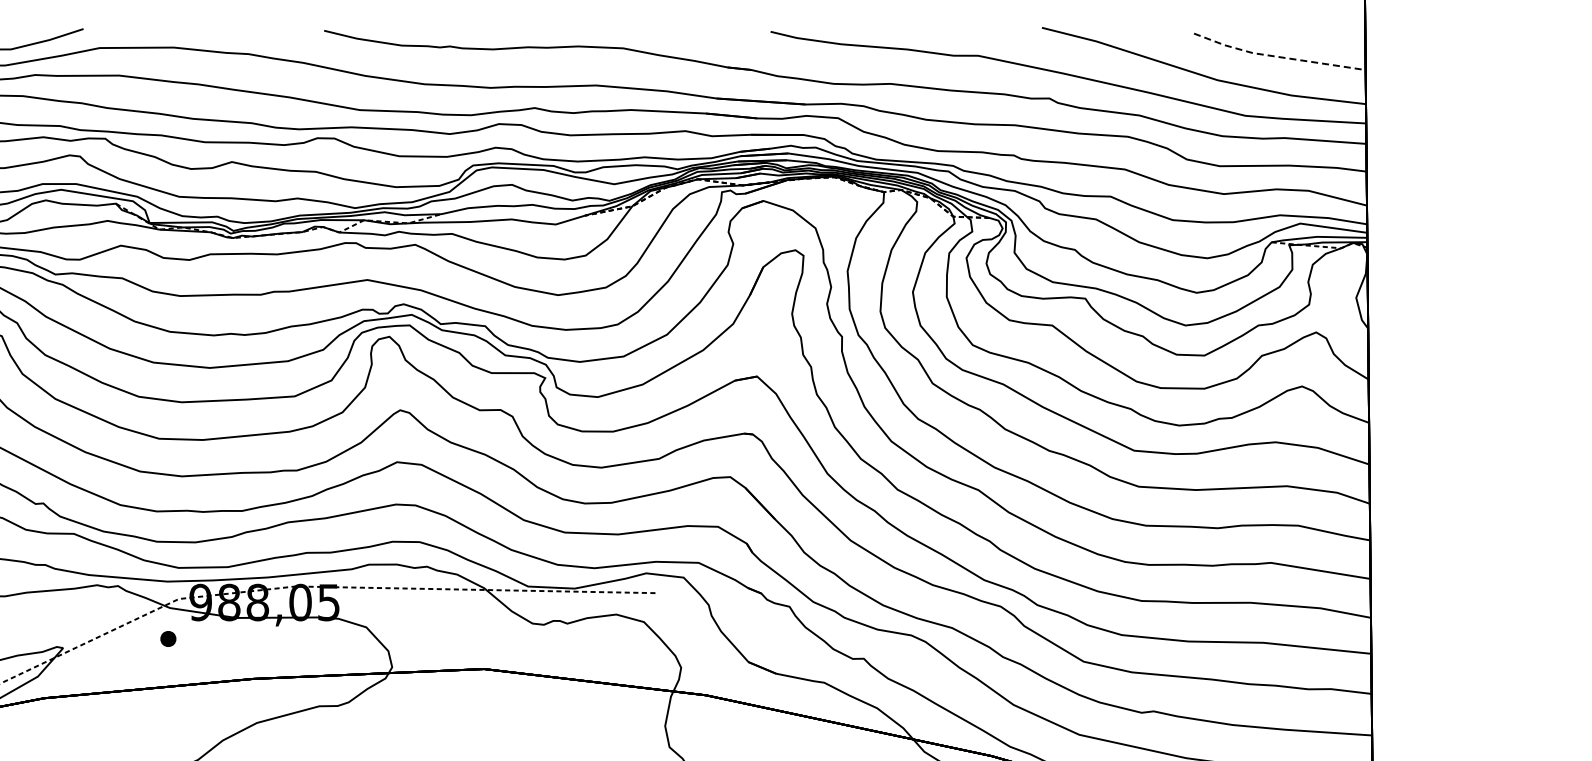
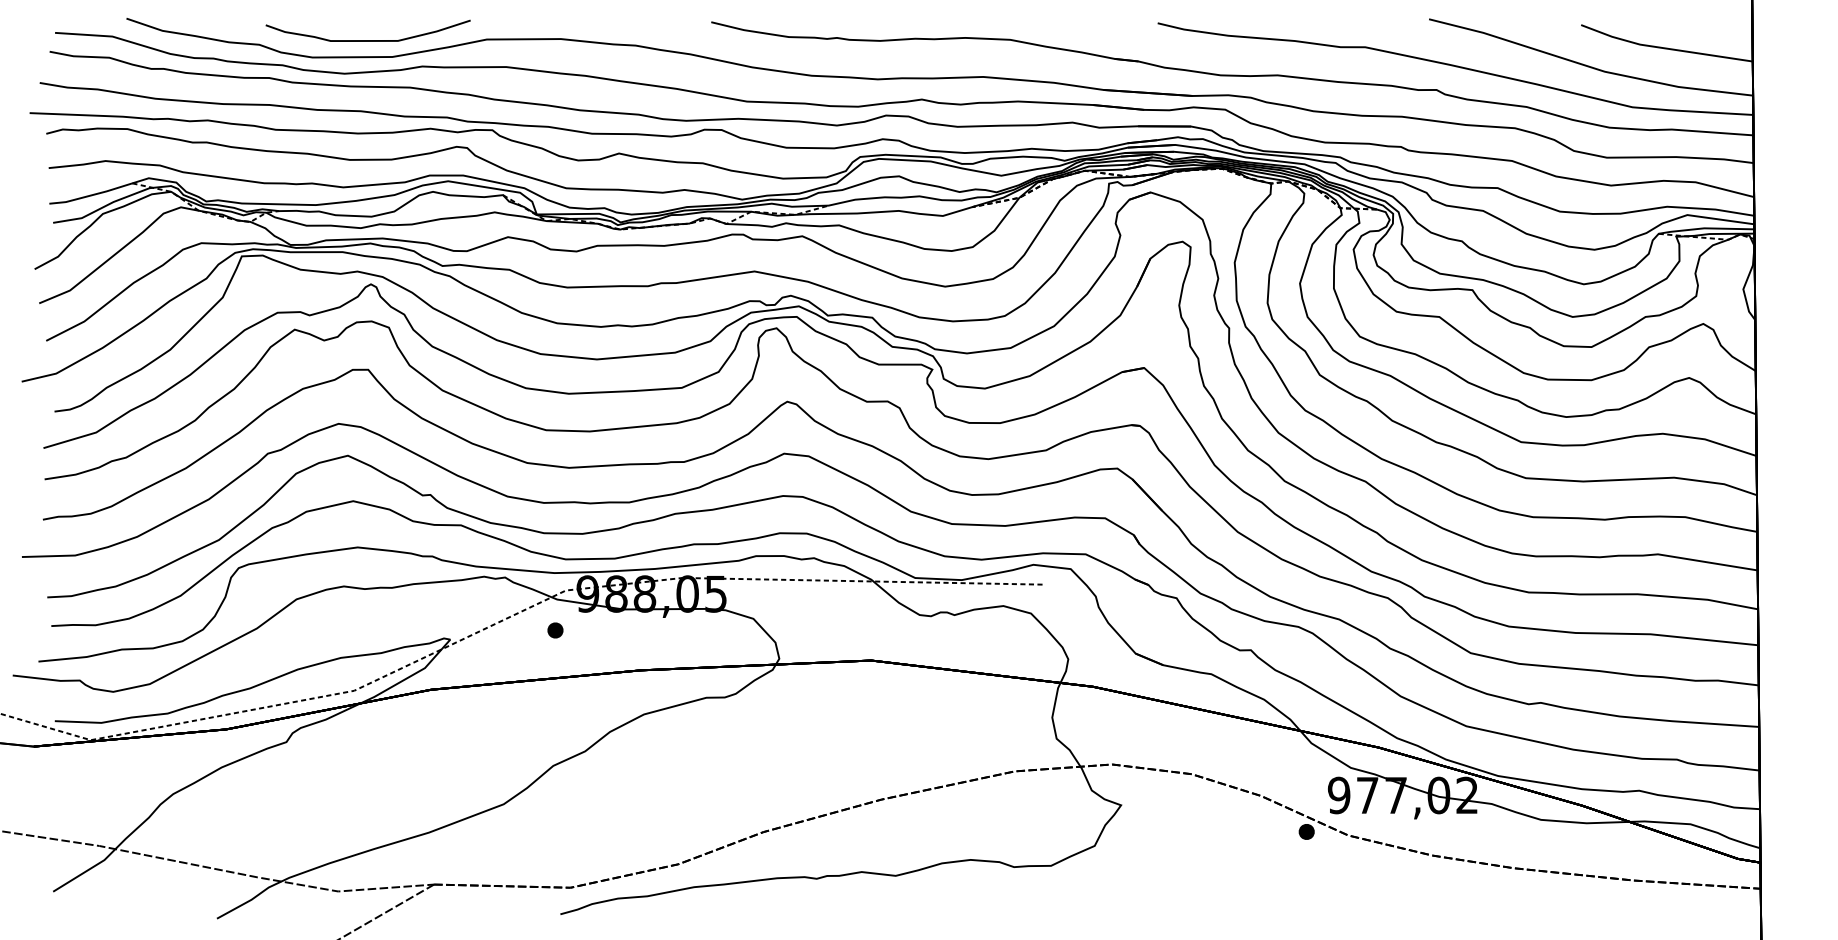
line: (1276, 57) -> (1663, 48), dashed -> solid

